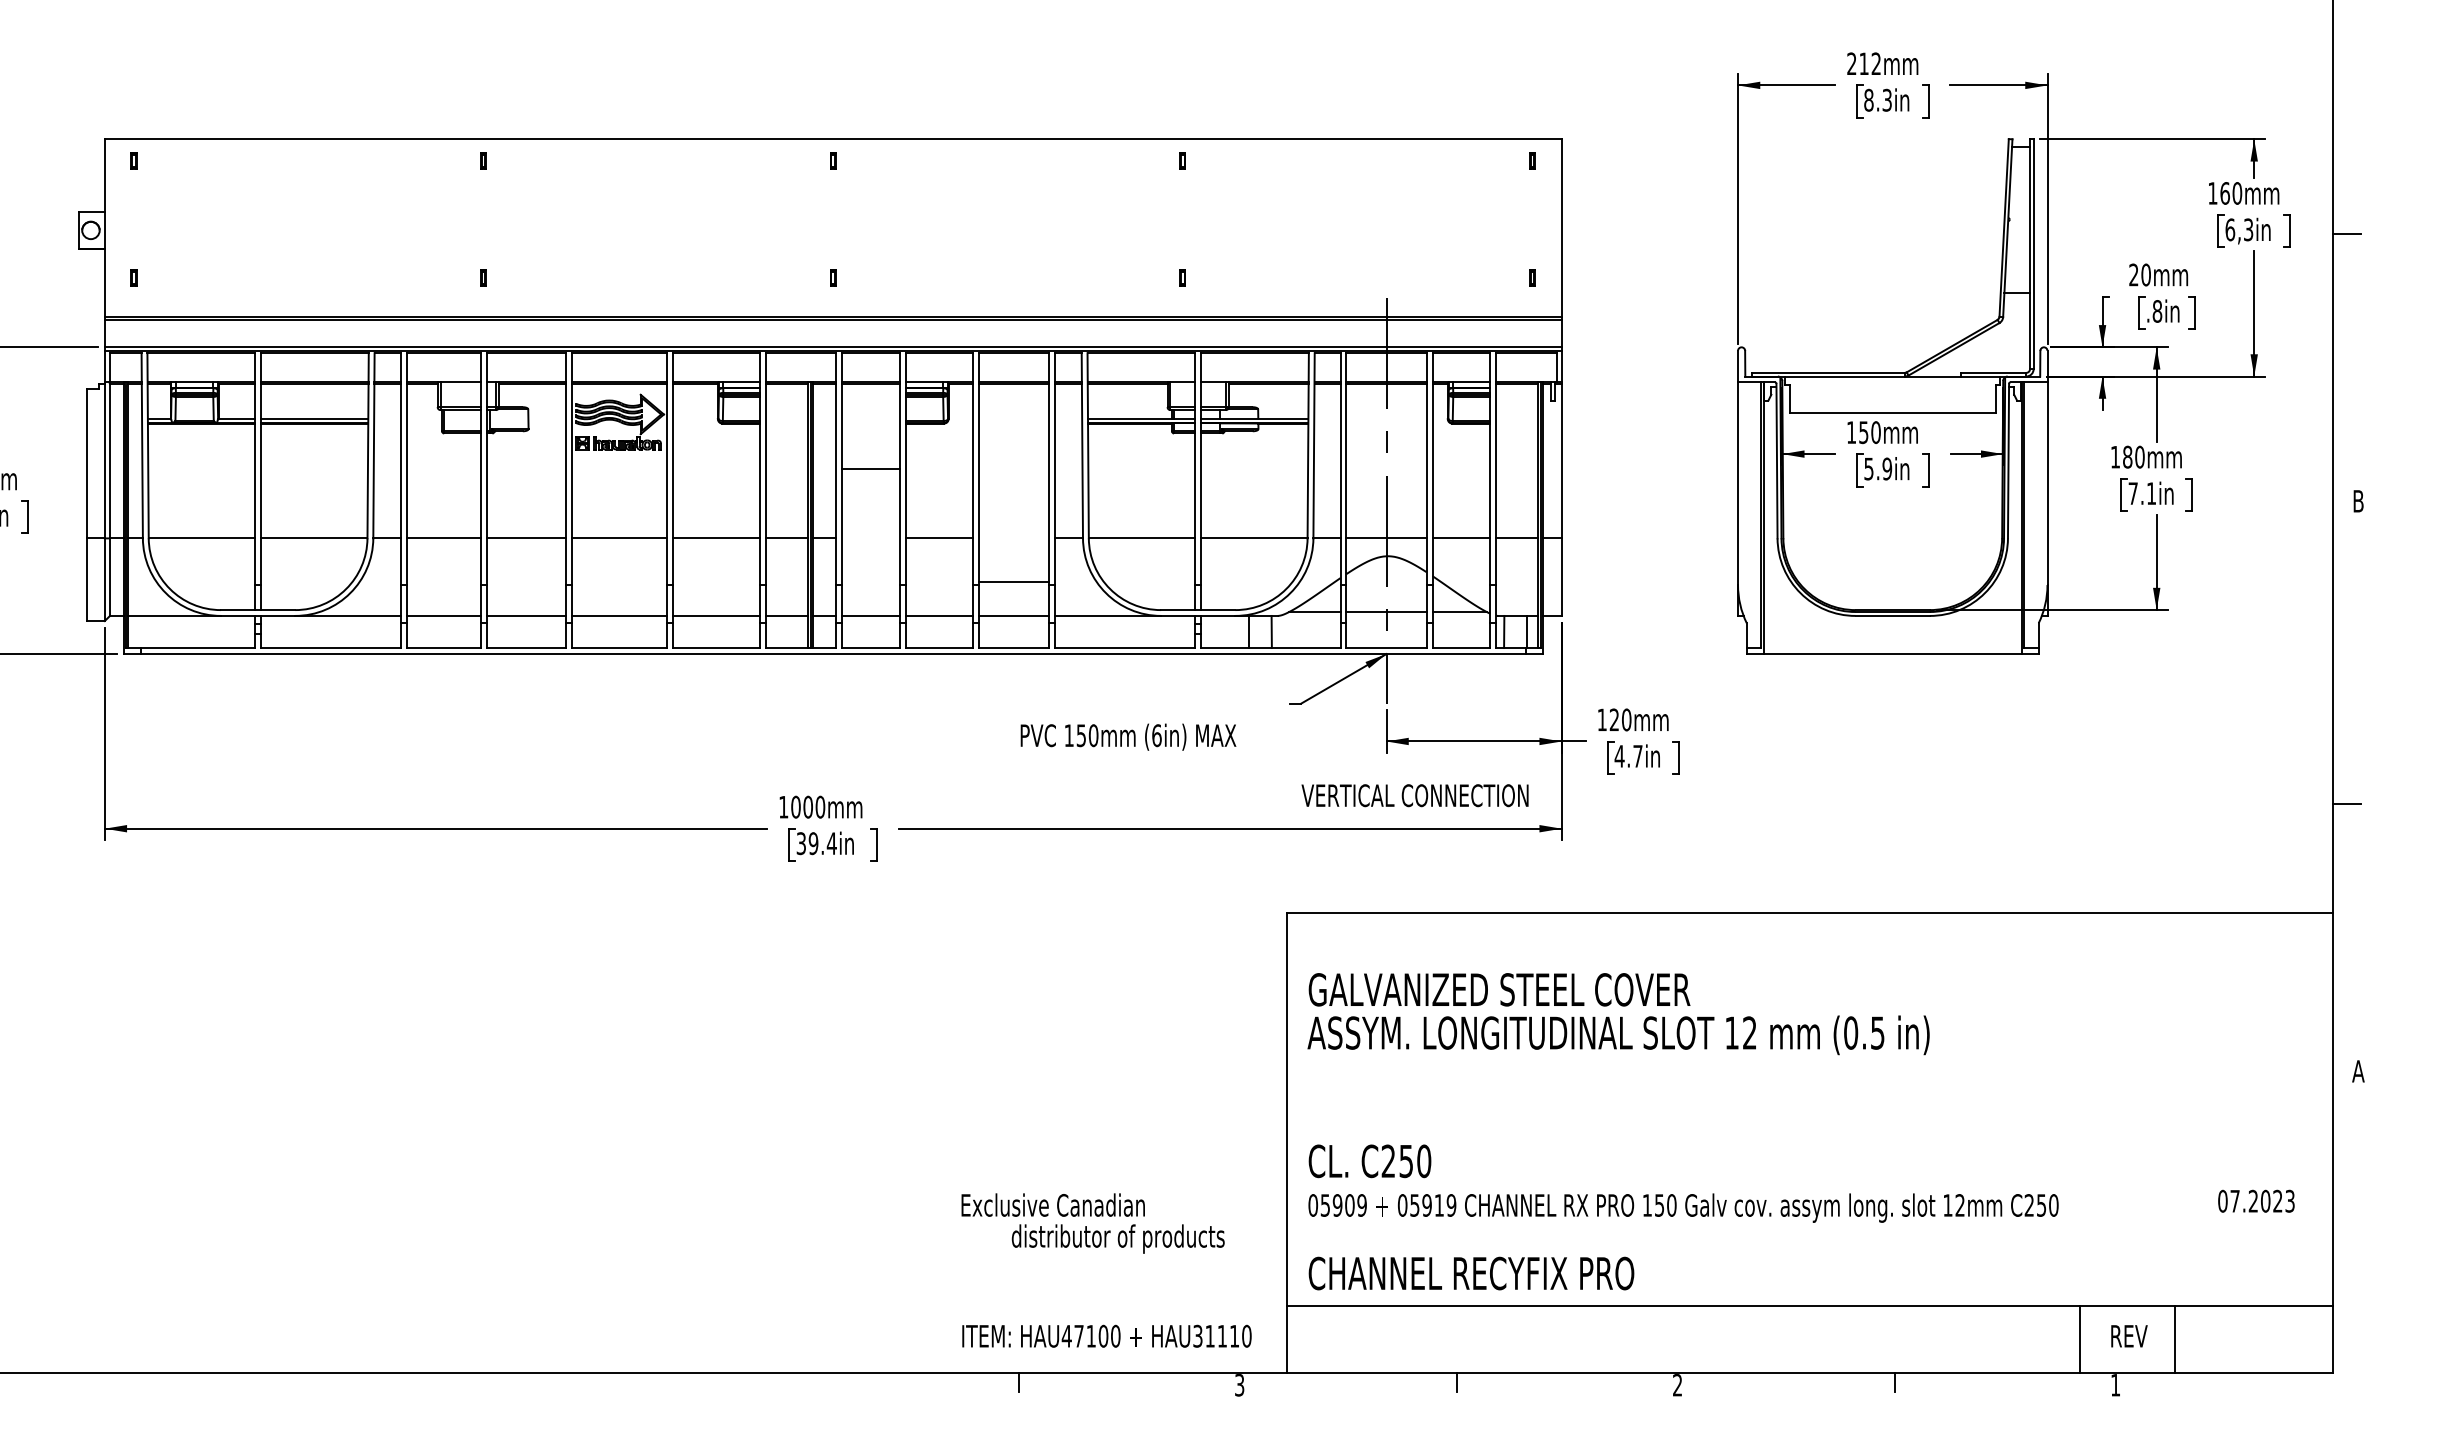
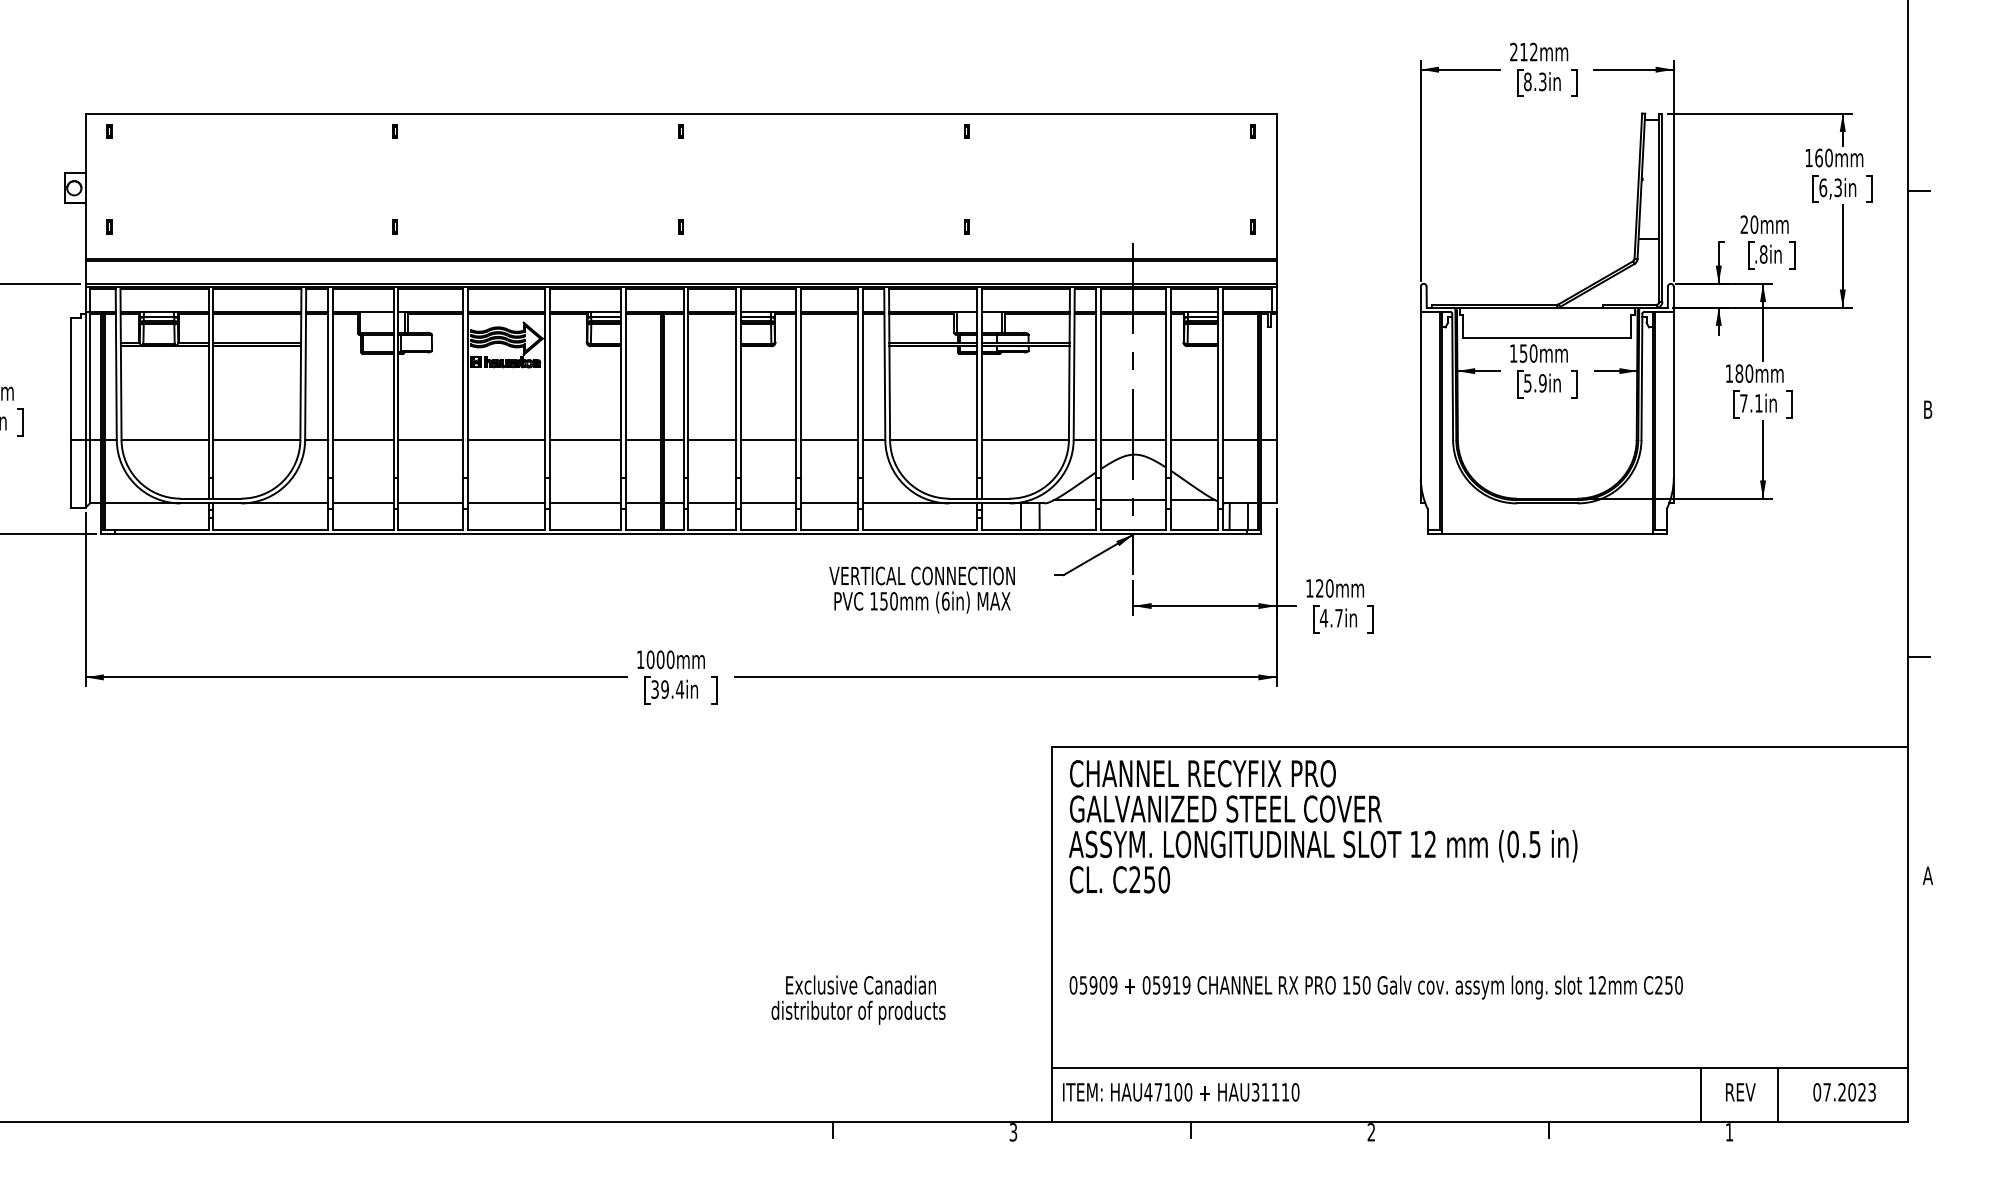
line: (871, 469) -> (712, 440), moved
line: (1014, 582) -> (829, 440), moved
text: (1414, 795) -> (921, 575), moved
text: (1369, 1161) -> (1119, 879), moved
text: (2256, 1200) -> (1844, 1091), moved
text: (1117, 1238) -> (857, 1012), moved
text: (1471, 1273) -> (1202, 773), moved
text: (1106, 1335) -> (1180, 1091), moved

